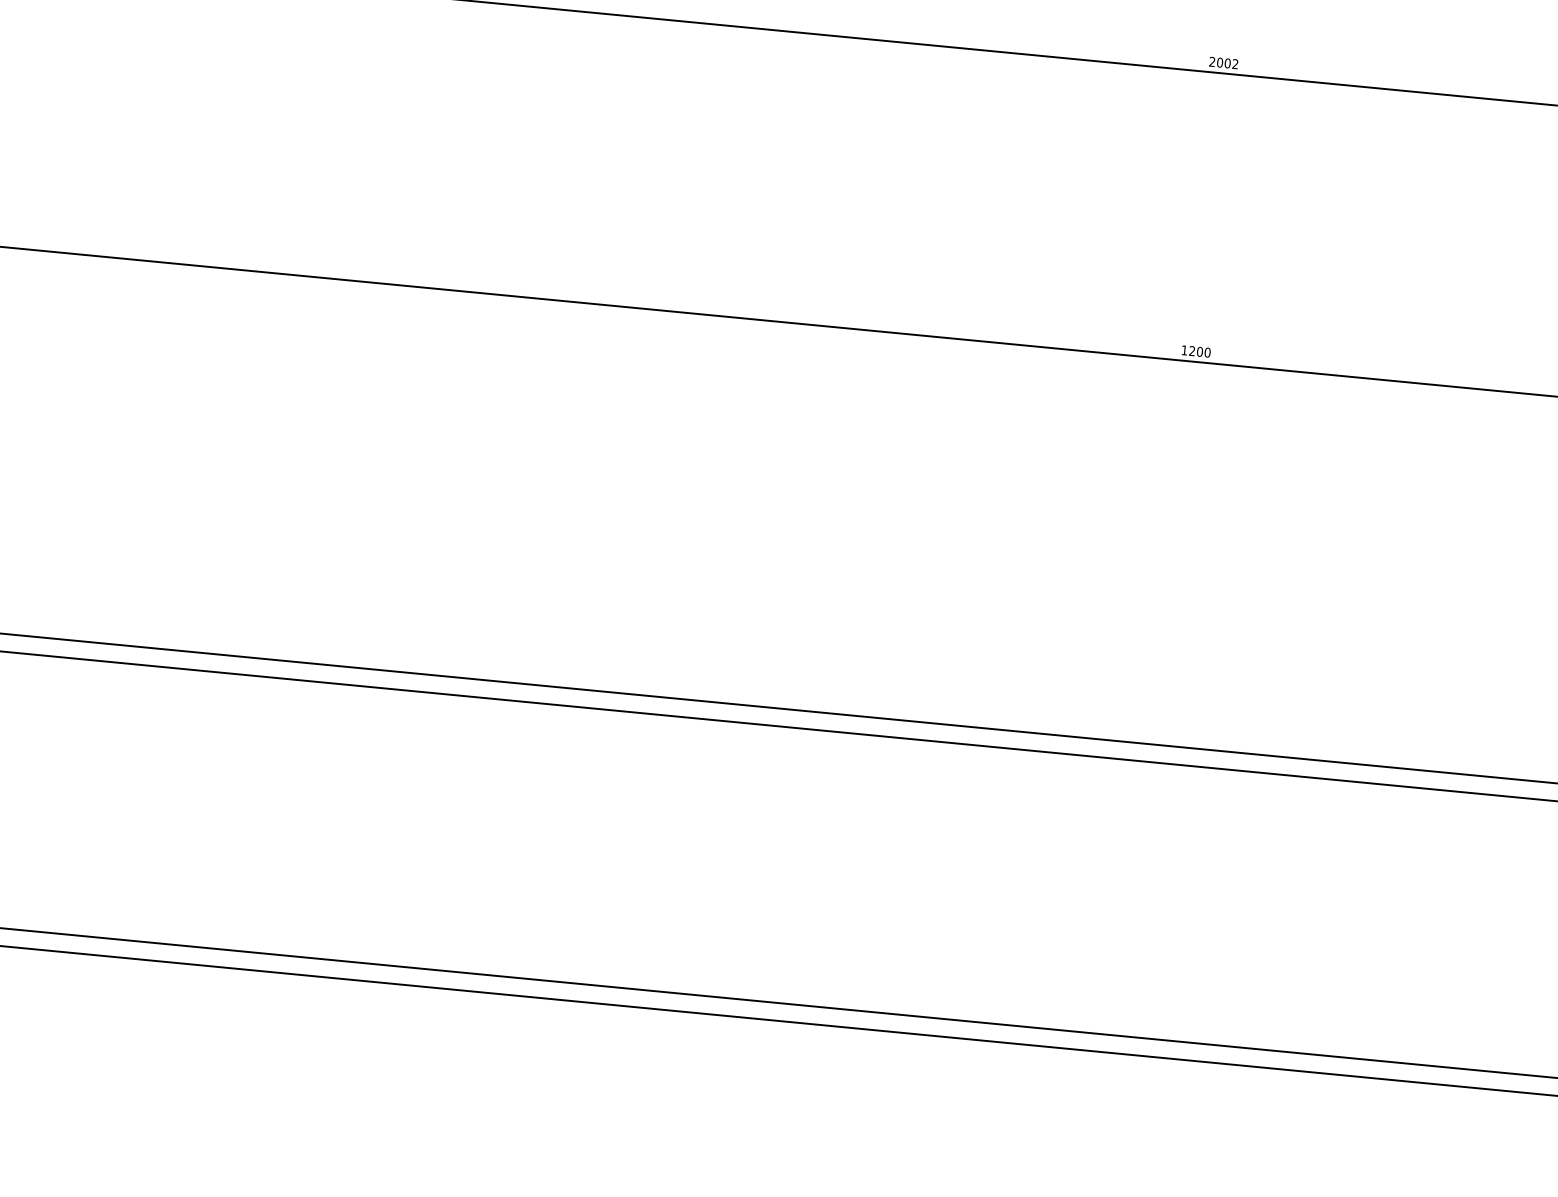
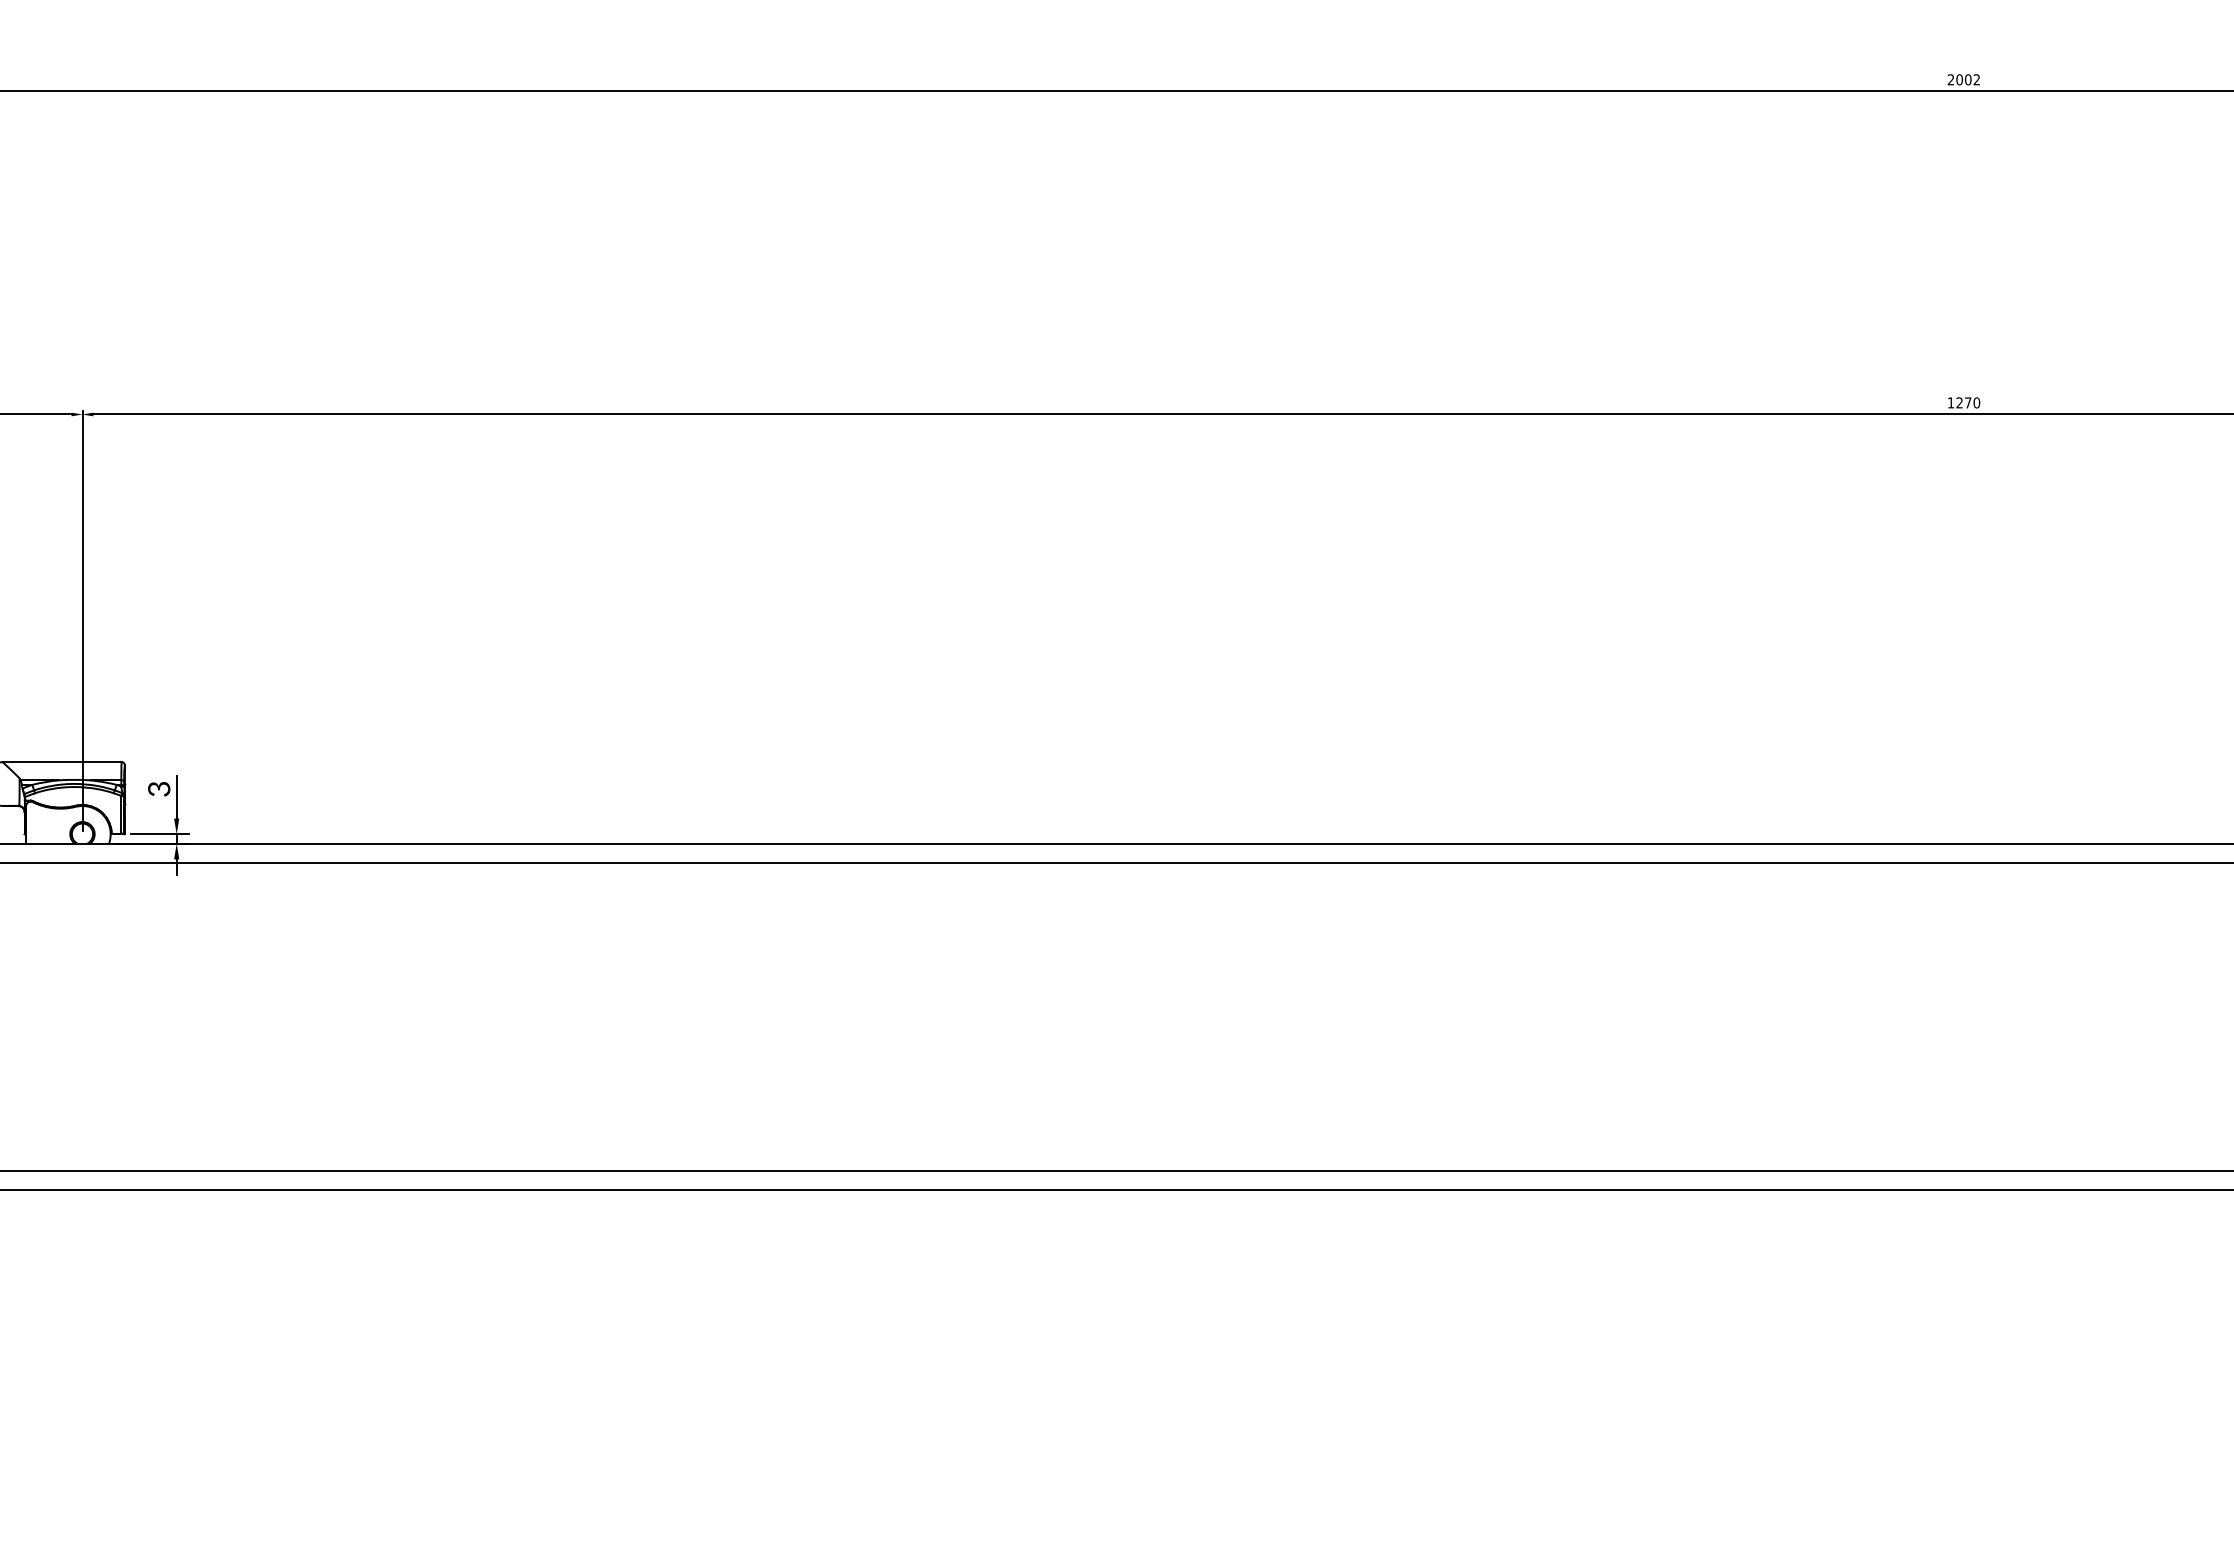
text: (1199, 351) -> (1967, 402), 1200 -> 1270

